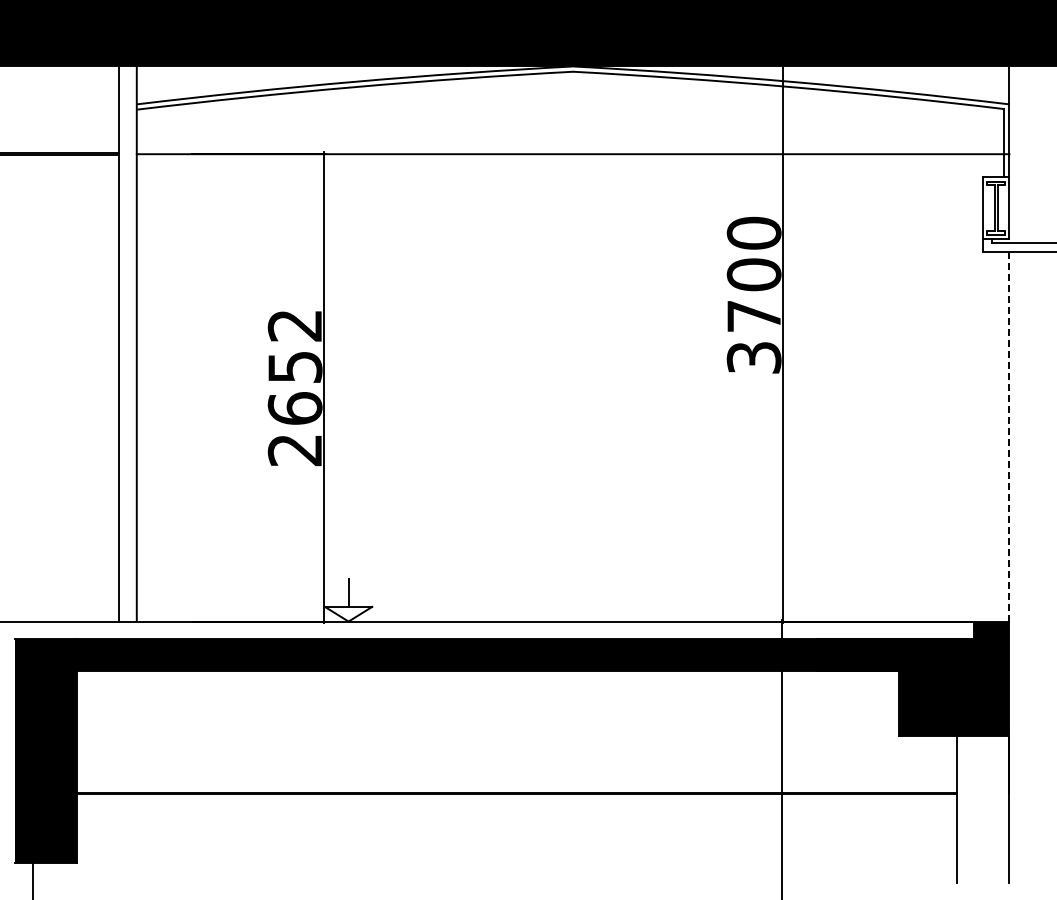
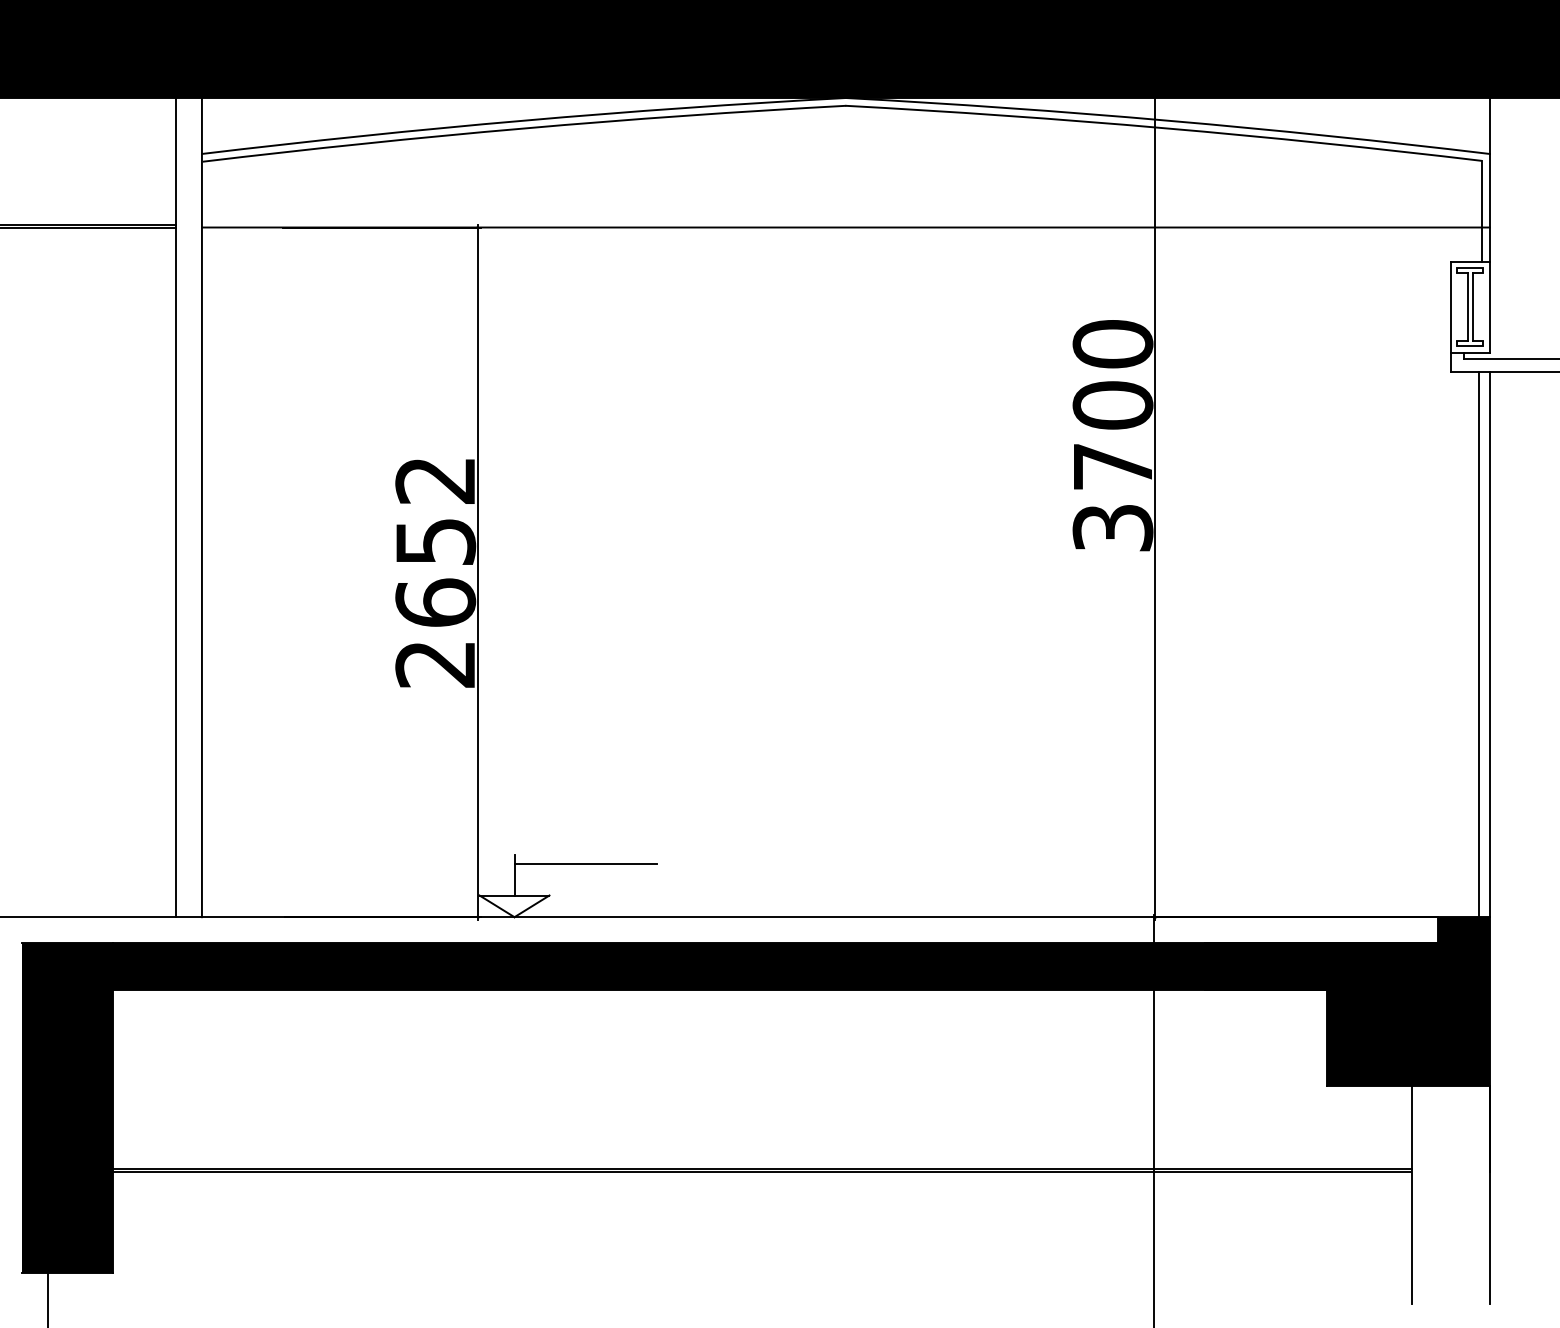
line: (1002, 436) -> (1479, 644), added
line: (1009, 436) -> (1489, 644), dashed -> solid
line: (396, 585) -> (585, 863), added

